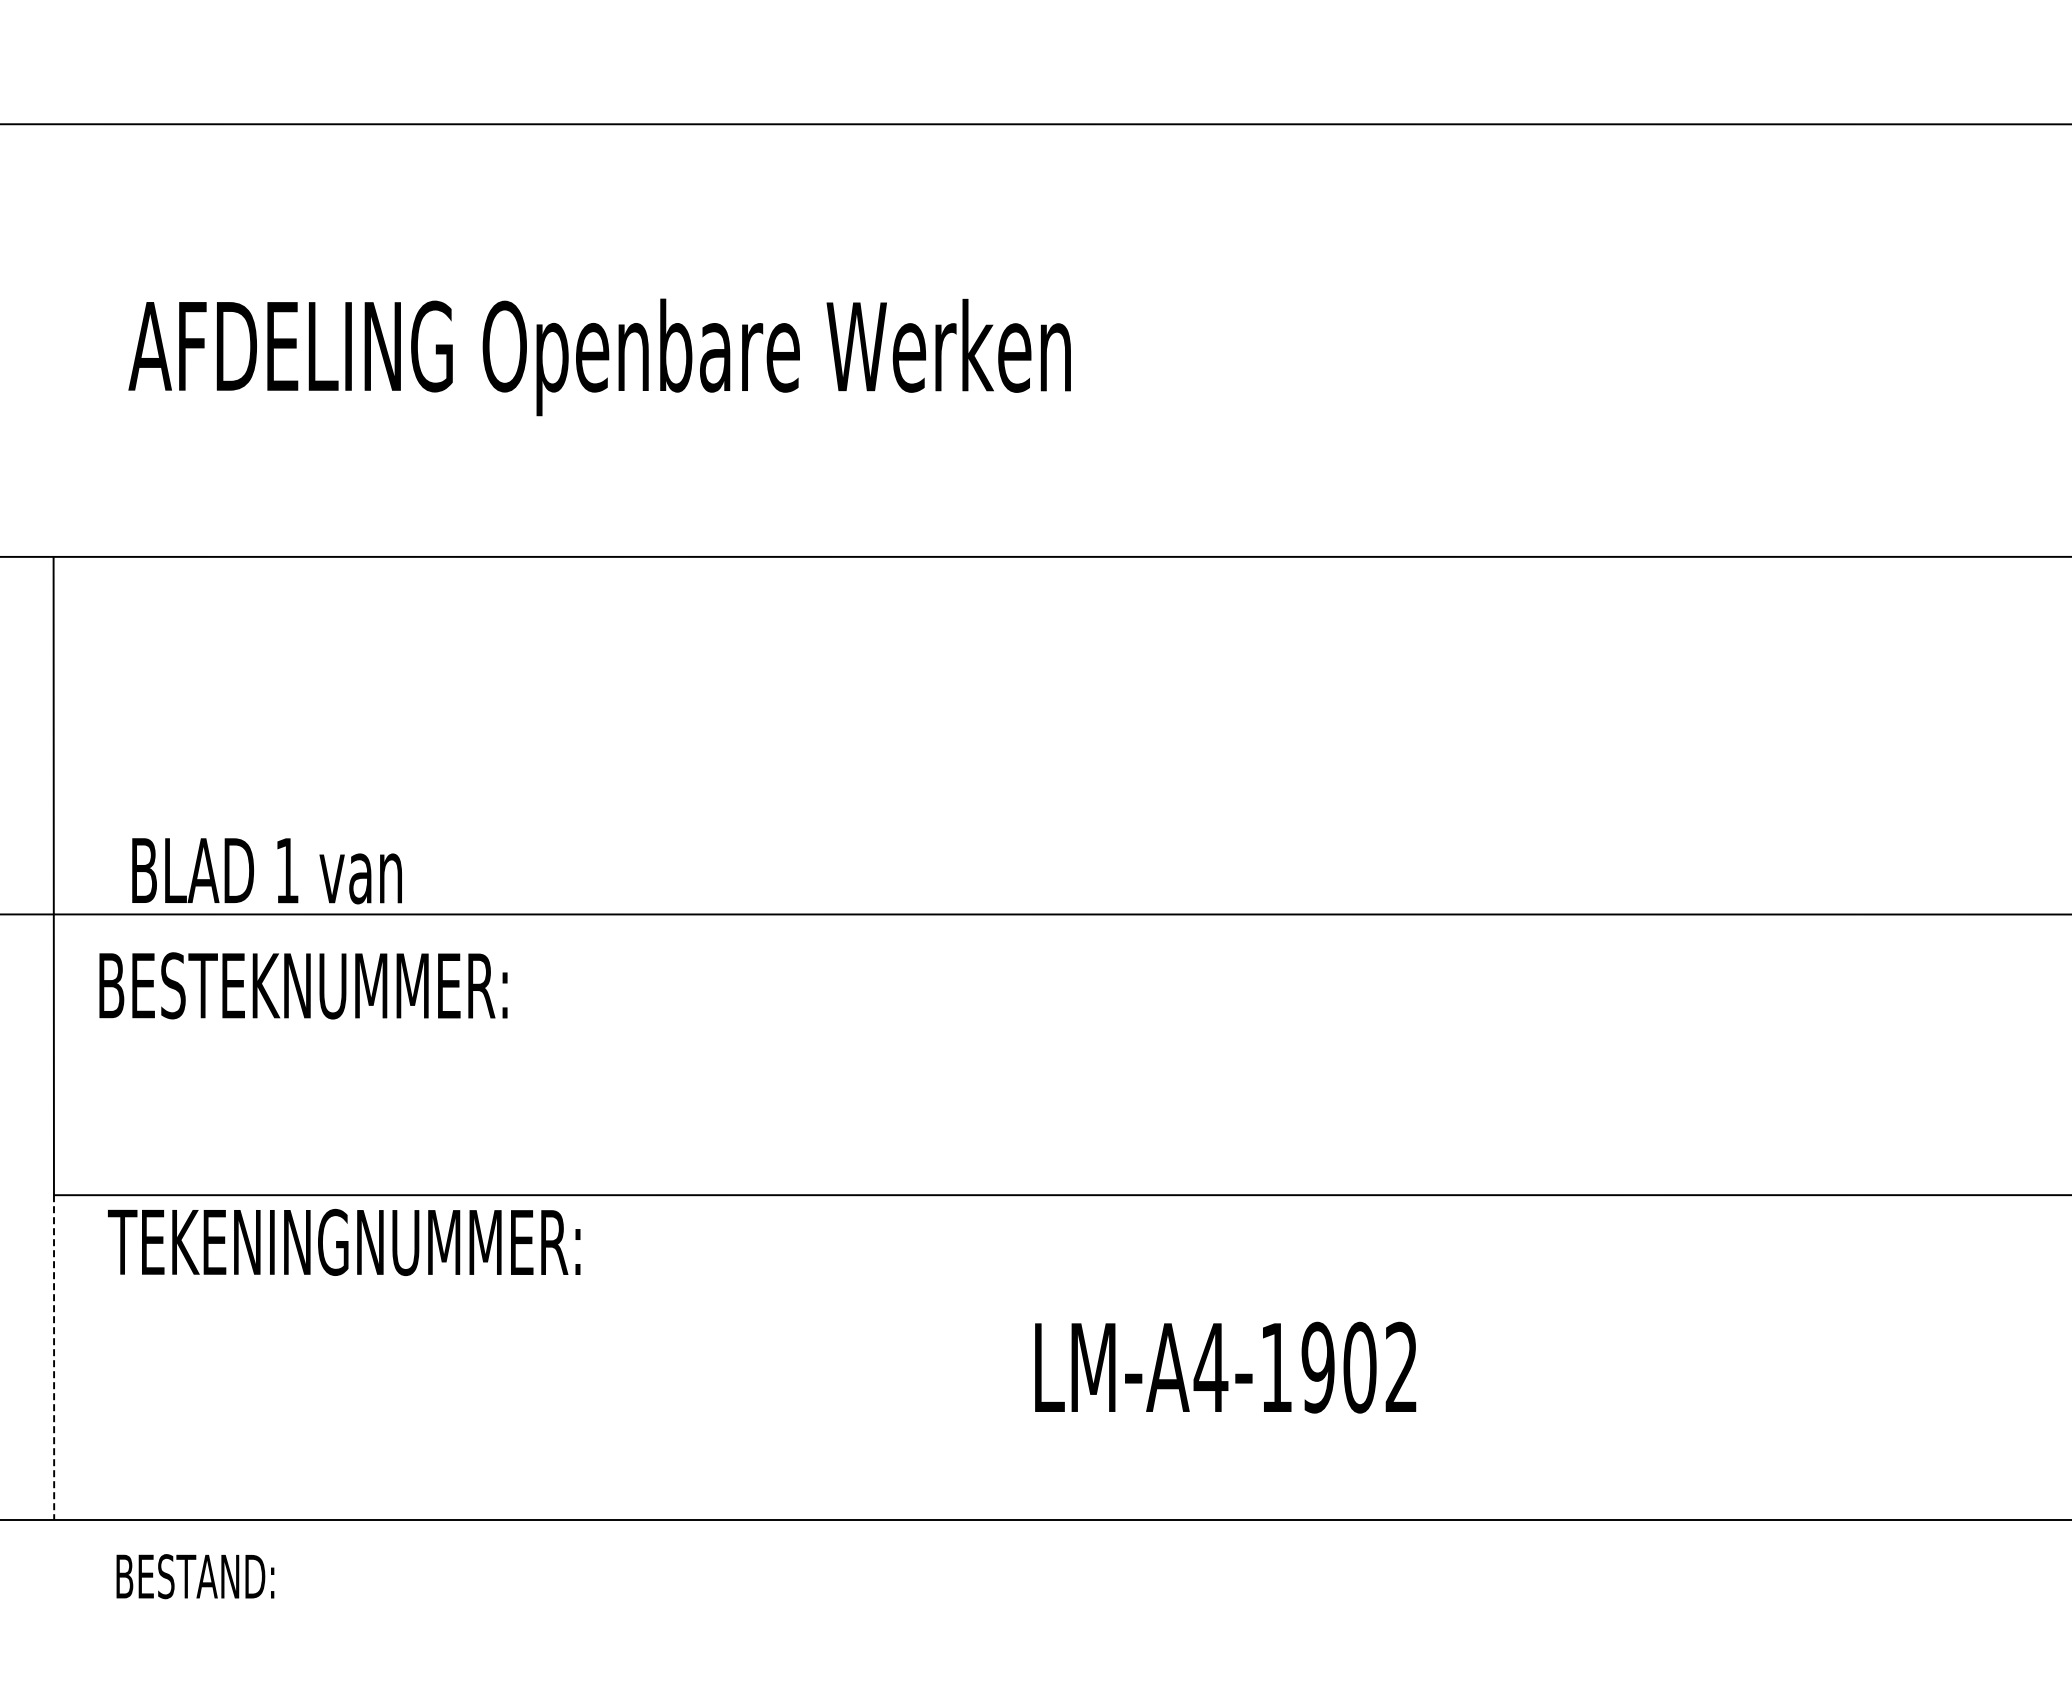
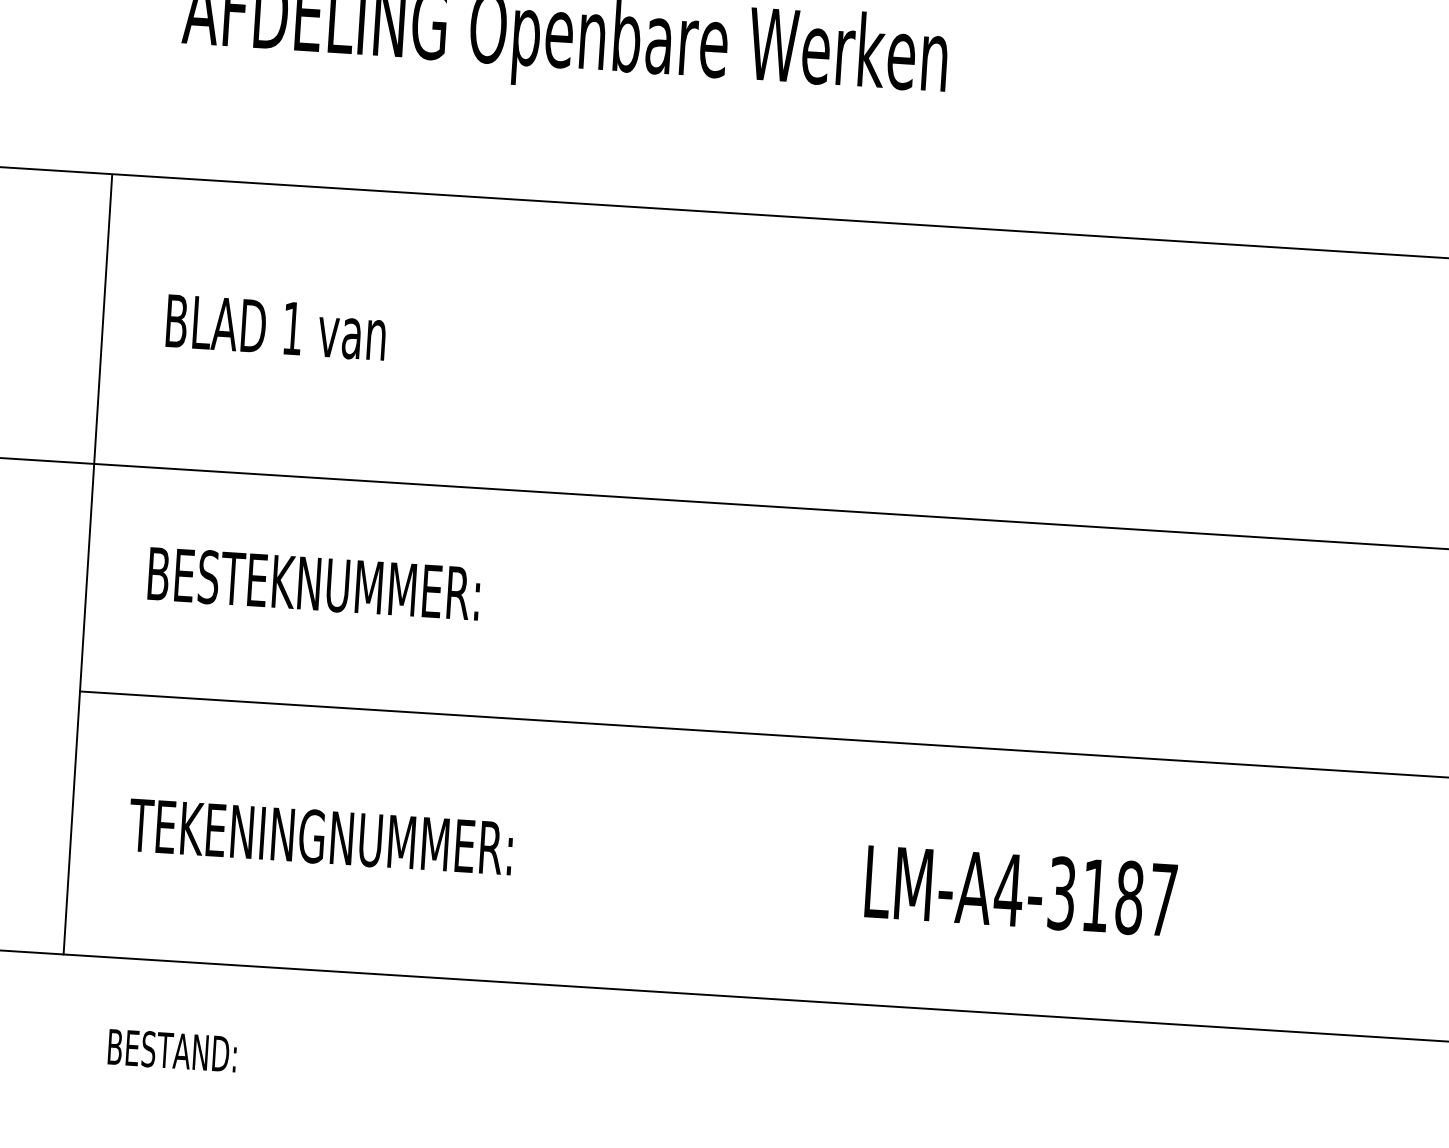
text: (266, 871) -> (275, 328), moved
text: (303, 985) -> (314, 583), moved
text: (344, 1241) -> (321, 836), moved
line: (54, 1357) -> (72, 823), dashed -> solid
text: (1338, 1367) -> (1112, 896), LM-A4-1902 -> LM-A4-3187
text: (195, 1576) -> (172, 1050), moved

